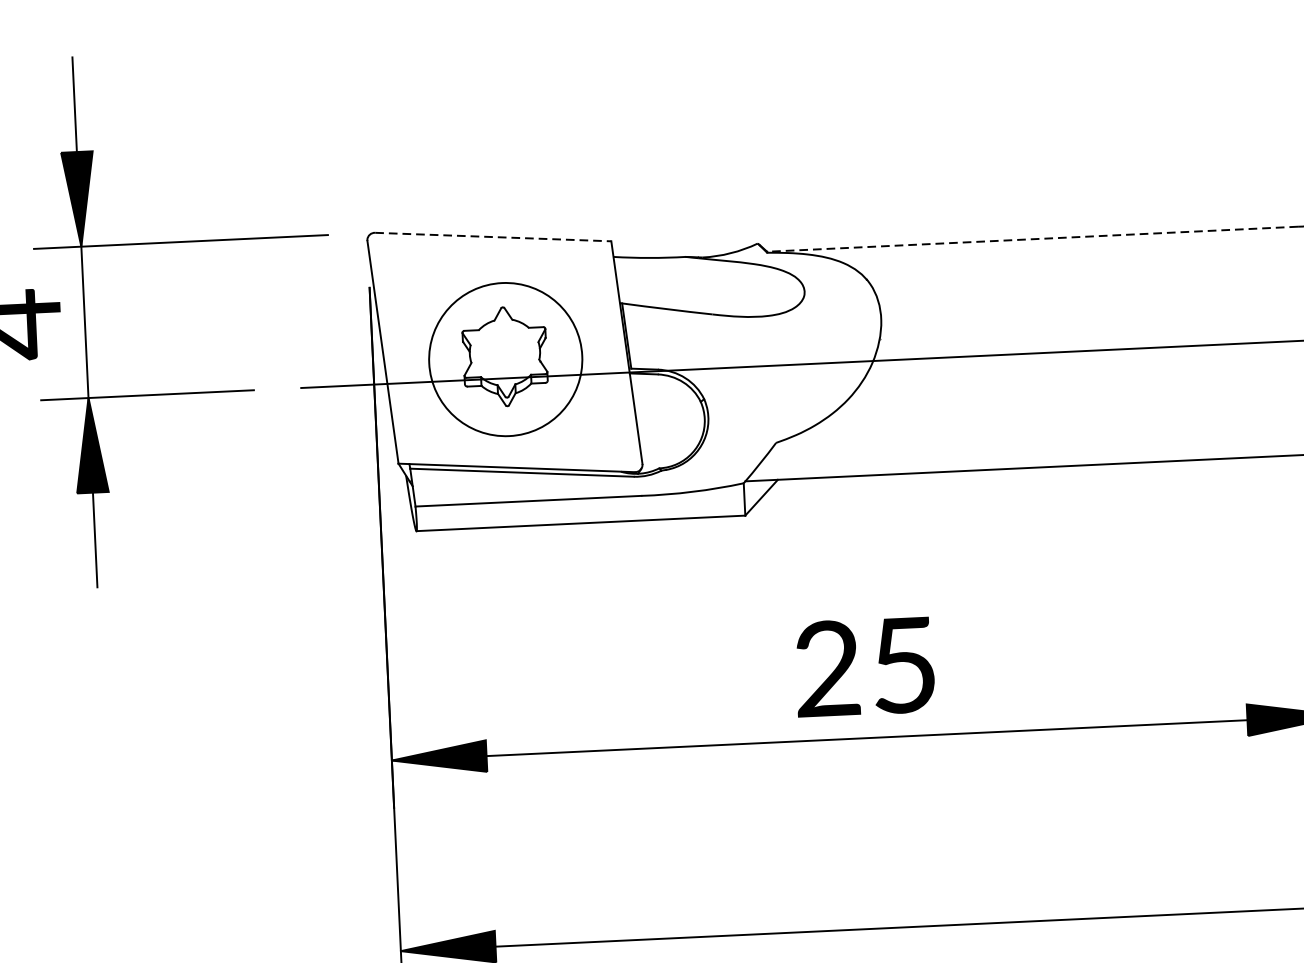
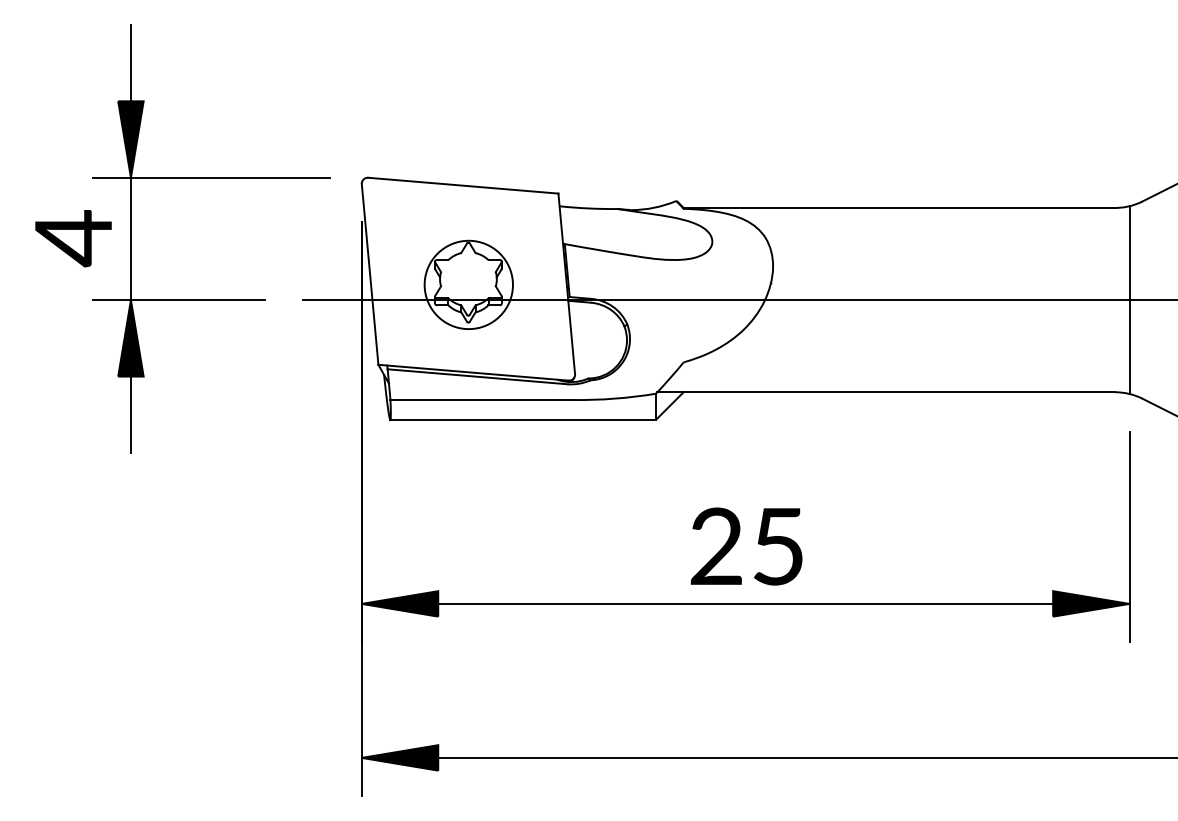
line: (493, 236) -> (463, 185), dashed -> solid
line: (1031, 238) -> (897, 207), dashed -> solid
circle: (505, 359) -> (468, 284), size x0.71

